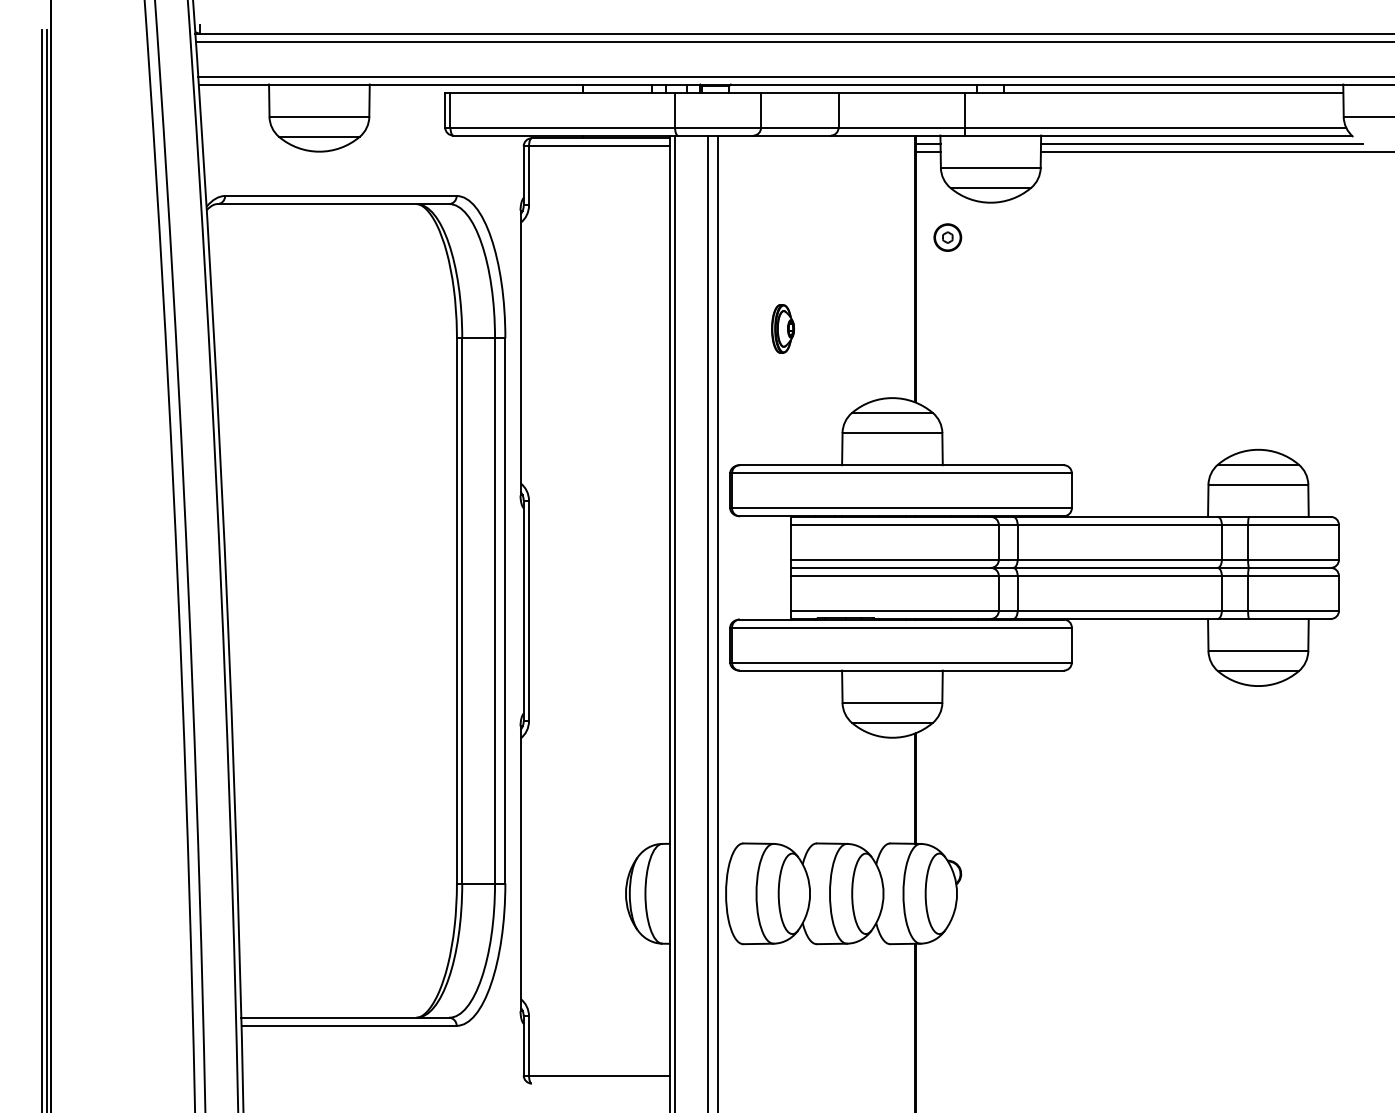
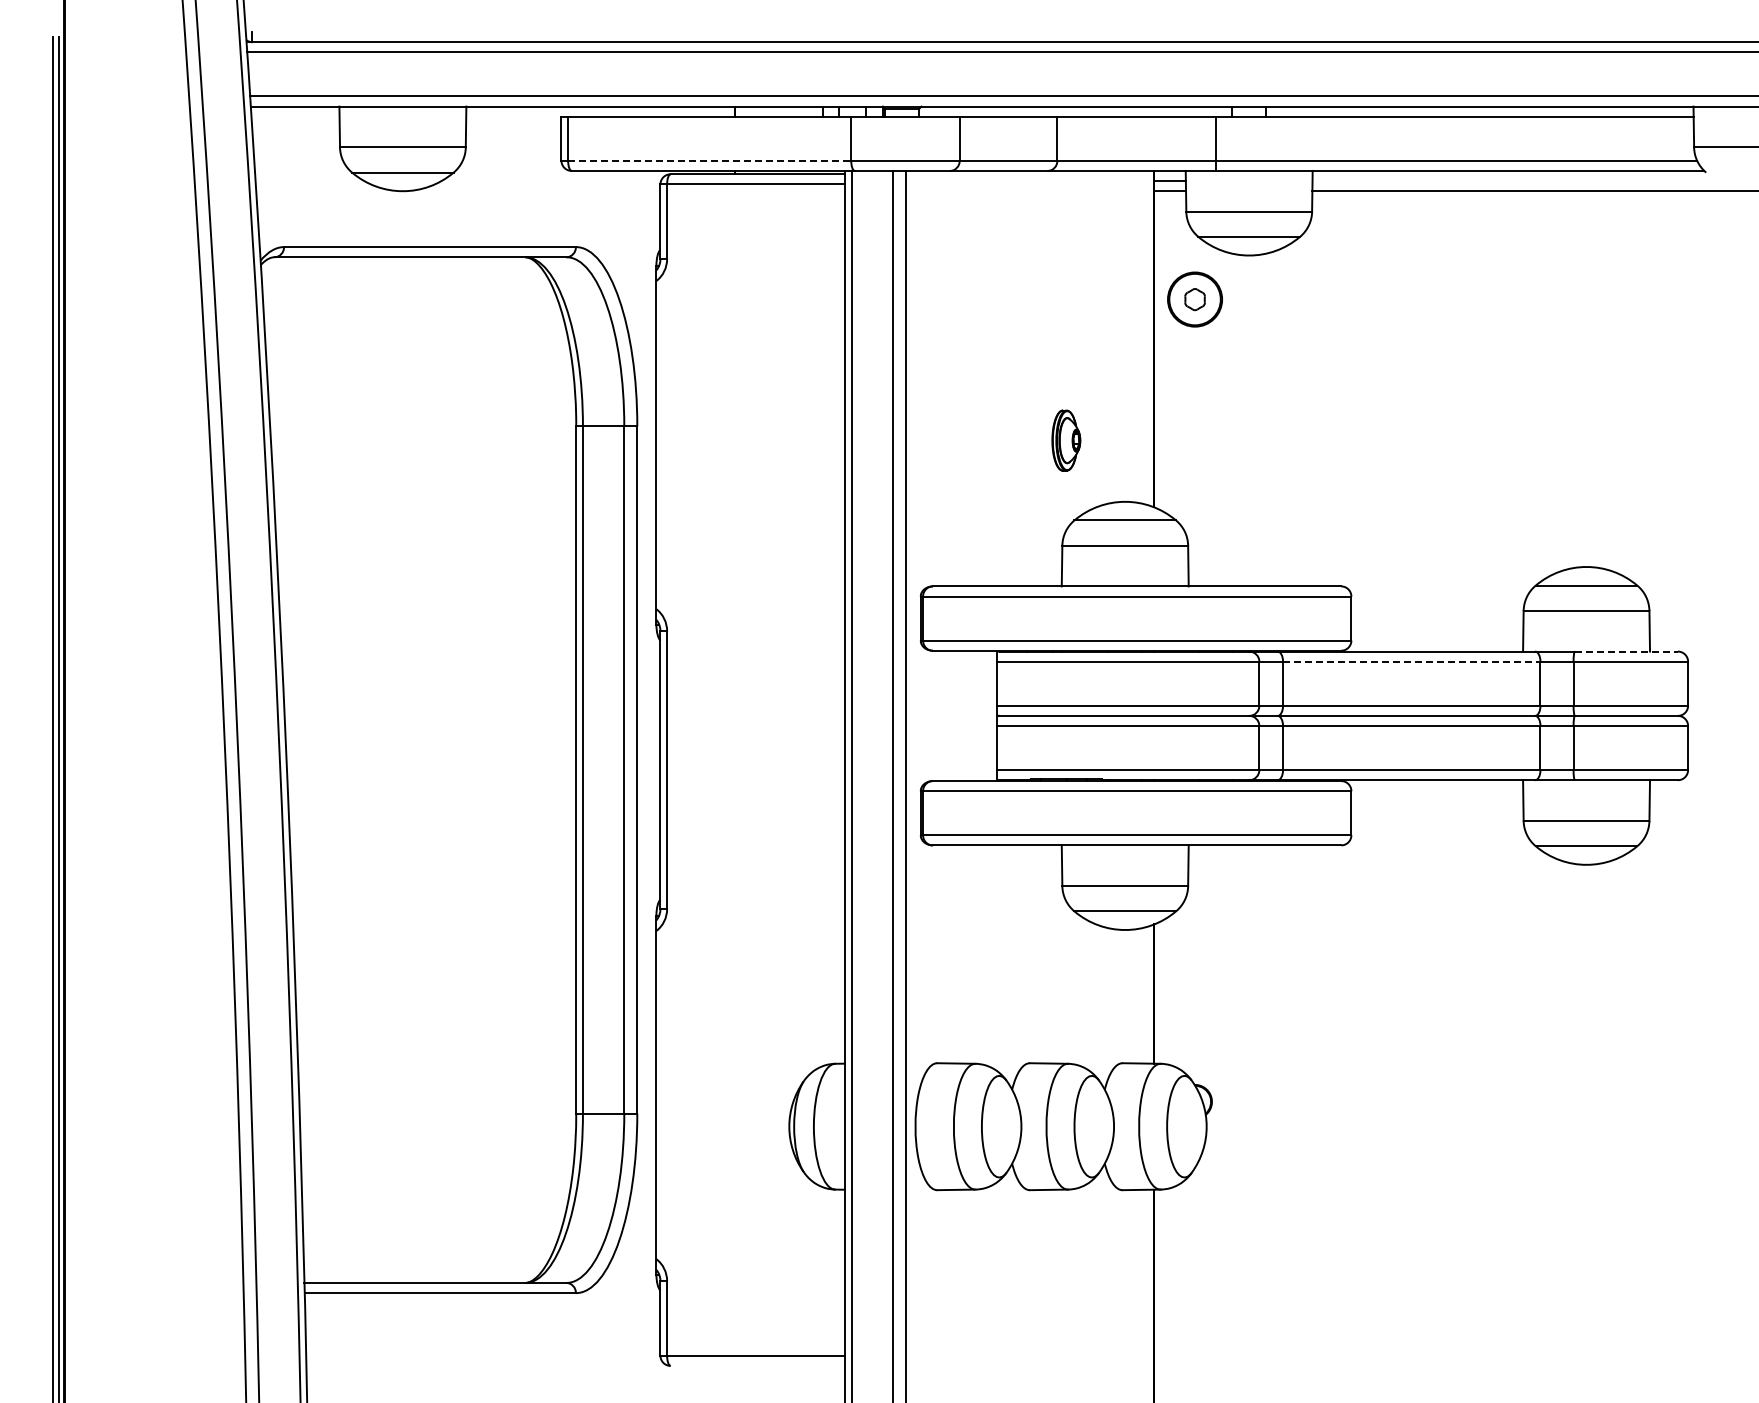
line: (562, 127) -> (709, 160), solid -> dashed
line: (1202, 143) -> (1515, 181), removed
part: (947, 237) -> (1194, 299), size x1.6
part: (783, 328) -> (1066, 440), moved
line: (1290, 516) -> (1626, 651), solid -> dashed
line: (1119, 524) -> (1411, 661), solid -> dashed

